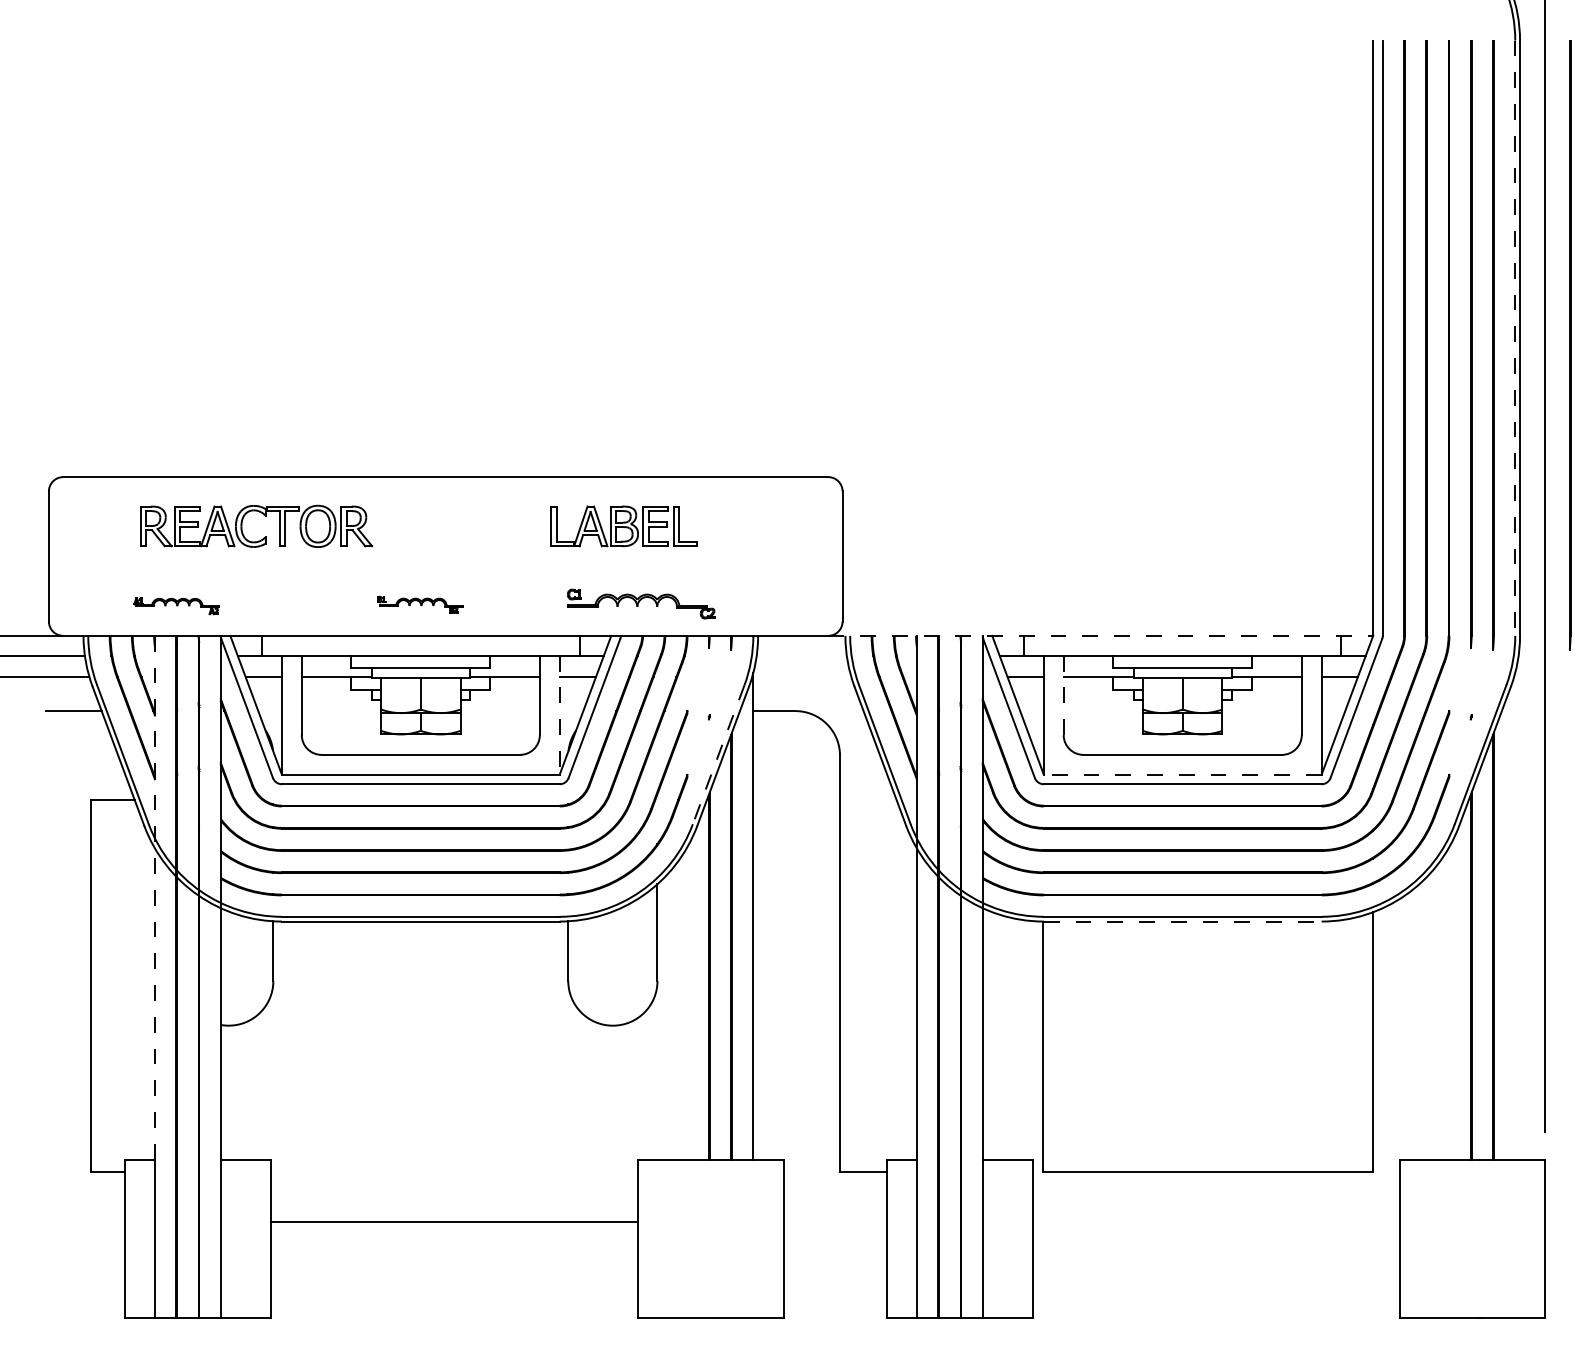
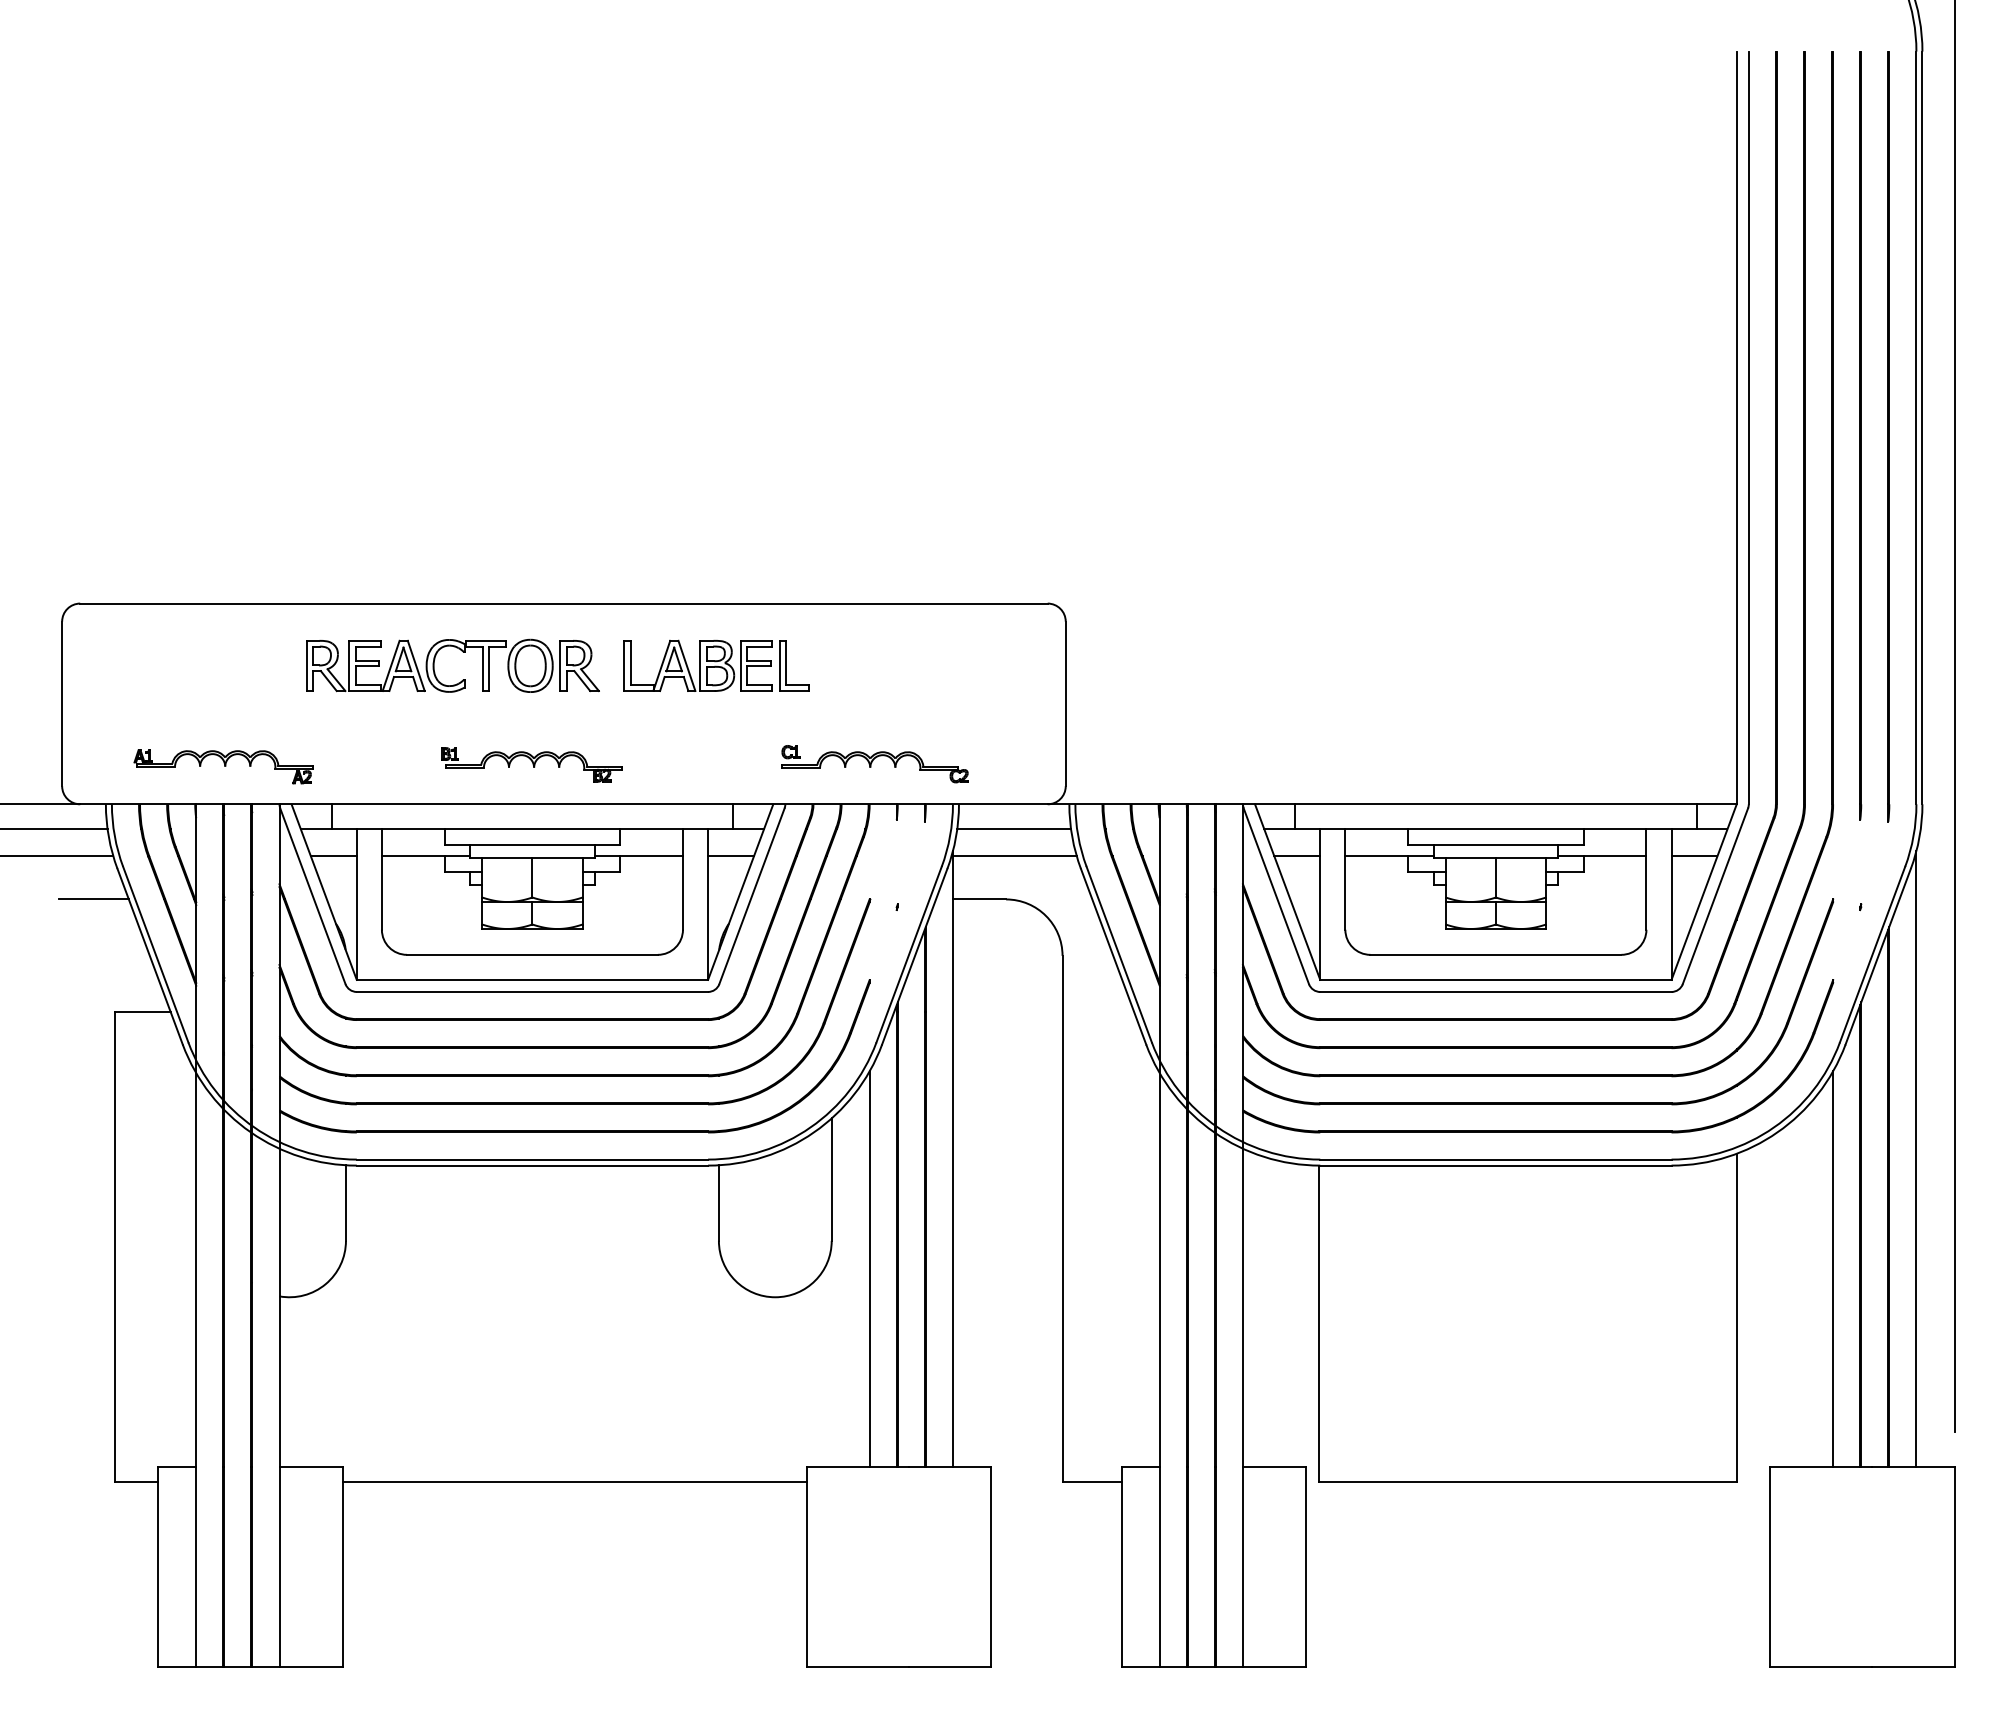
line: (1515, 338) -> (1916, 428), dashed -> solid
line: (1569, 344) -> (1985, 436), removed
part: (264, 515) -> (462, 652), moved
part: (624, 526) -> (716, 665), moved
part: (420, 604) -> (531, 764), size x1.67
part: (640, 604) -> (874, 764), moved
part: (176, 605) -> (223, 766), size x1.67
line: (1100, 636) -> (1392, 804), dashed -> solid
line: (802, 655) -> (1014, 829), added
line: (802, 677) -> (1014, 856), added
line: (1063, 696) -> (1345, 880), dashed -> solid
line: (560, 715) -> (708, 905), dashed -> solid
line: (719, 754) -> (909, 954), dashed -> solid
line: (1182, 774) -> (1495, 979), dashed -> solid
line: (155, 897) -> (196, 1135), dashed -> solid
line: (1515, 915) -> (1916, 1158), added
line: (1182, 921) -> (1495, 1165), dashed -> solid
line: (687, 1002) -> (869, 1268), added
line: (1449, 1002) -> (1833, 1268), added
line: (454, 1221) -> (574, 1481), moved

